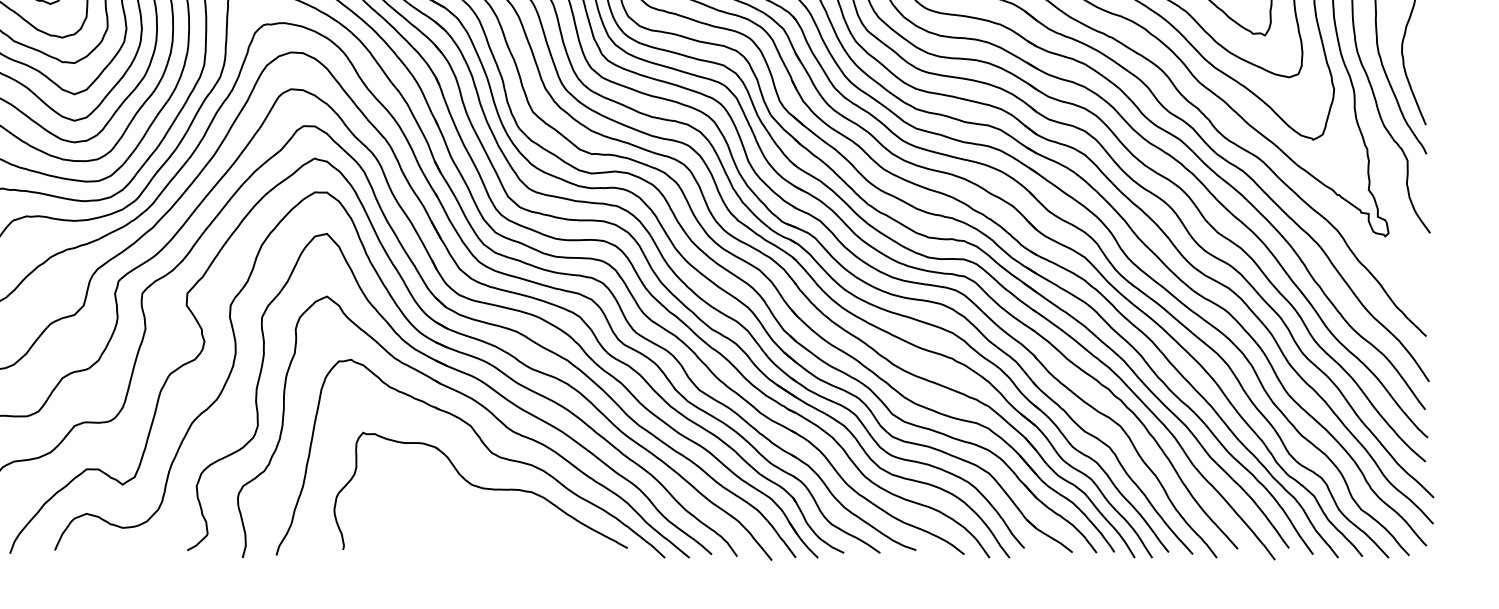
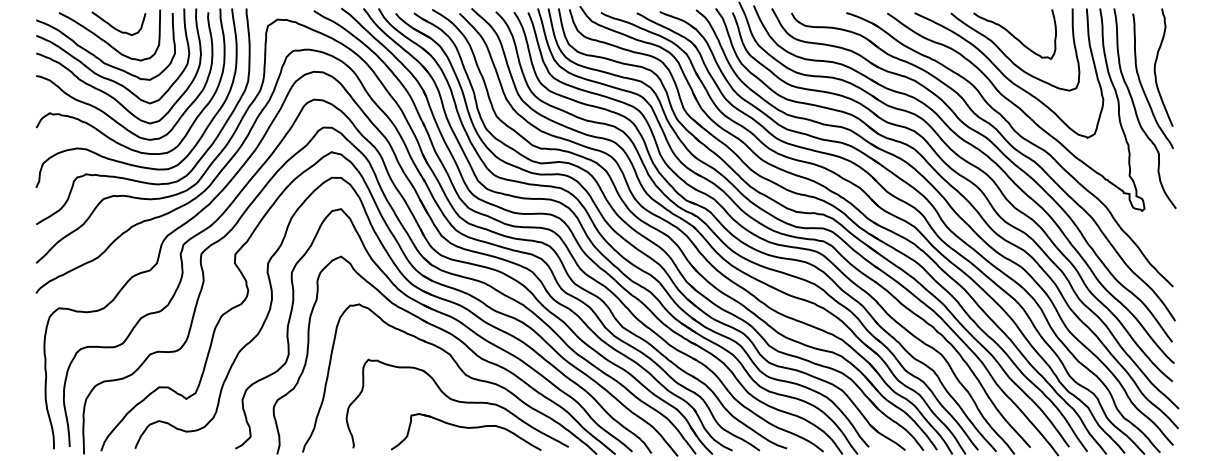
part: (491, 527) -> (465, 431), added

